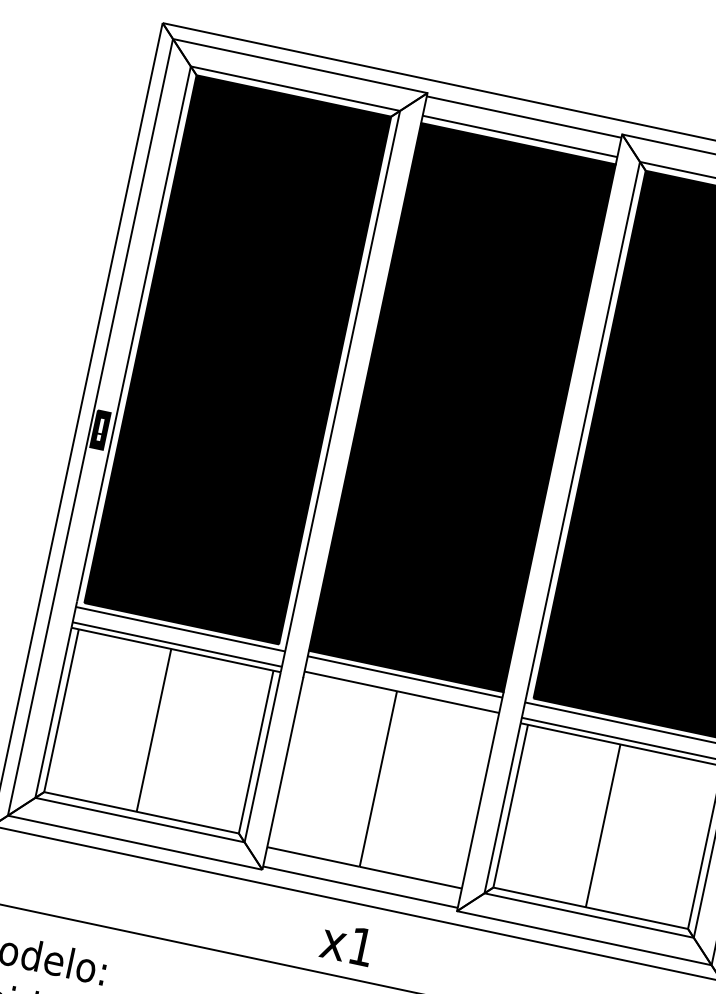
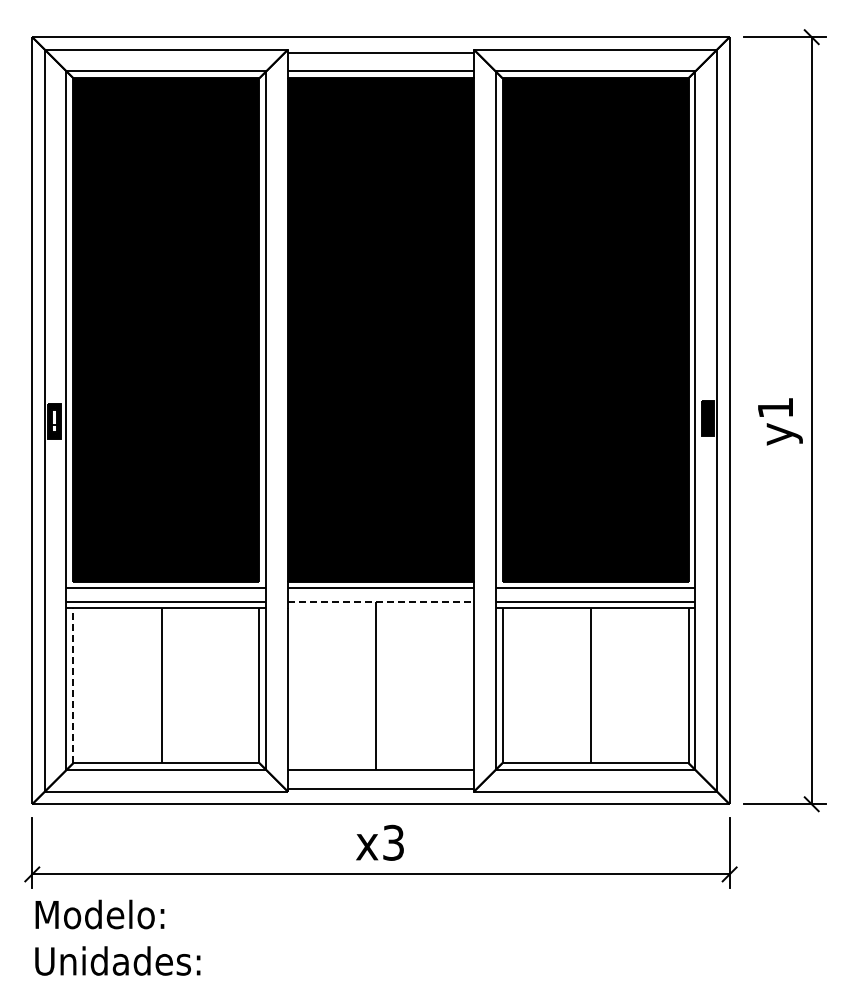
line: (401, 692) -> (380, 602), solid -> dashed
line: (61, 710) -> (73, 685), solid -> dashed
text: (361, 946) -> (393, 842), x1 -> x3

